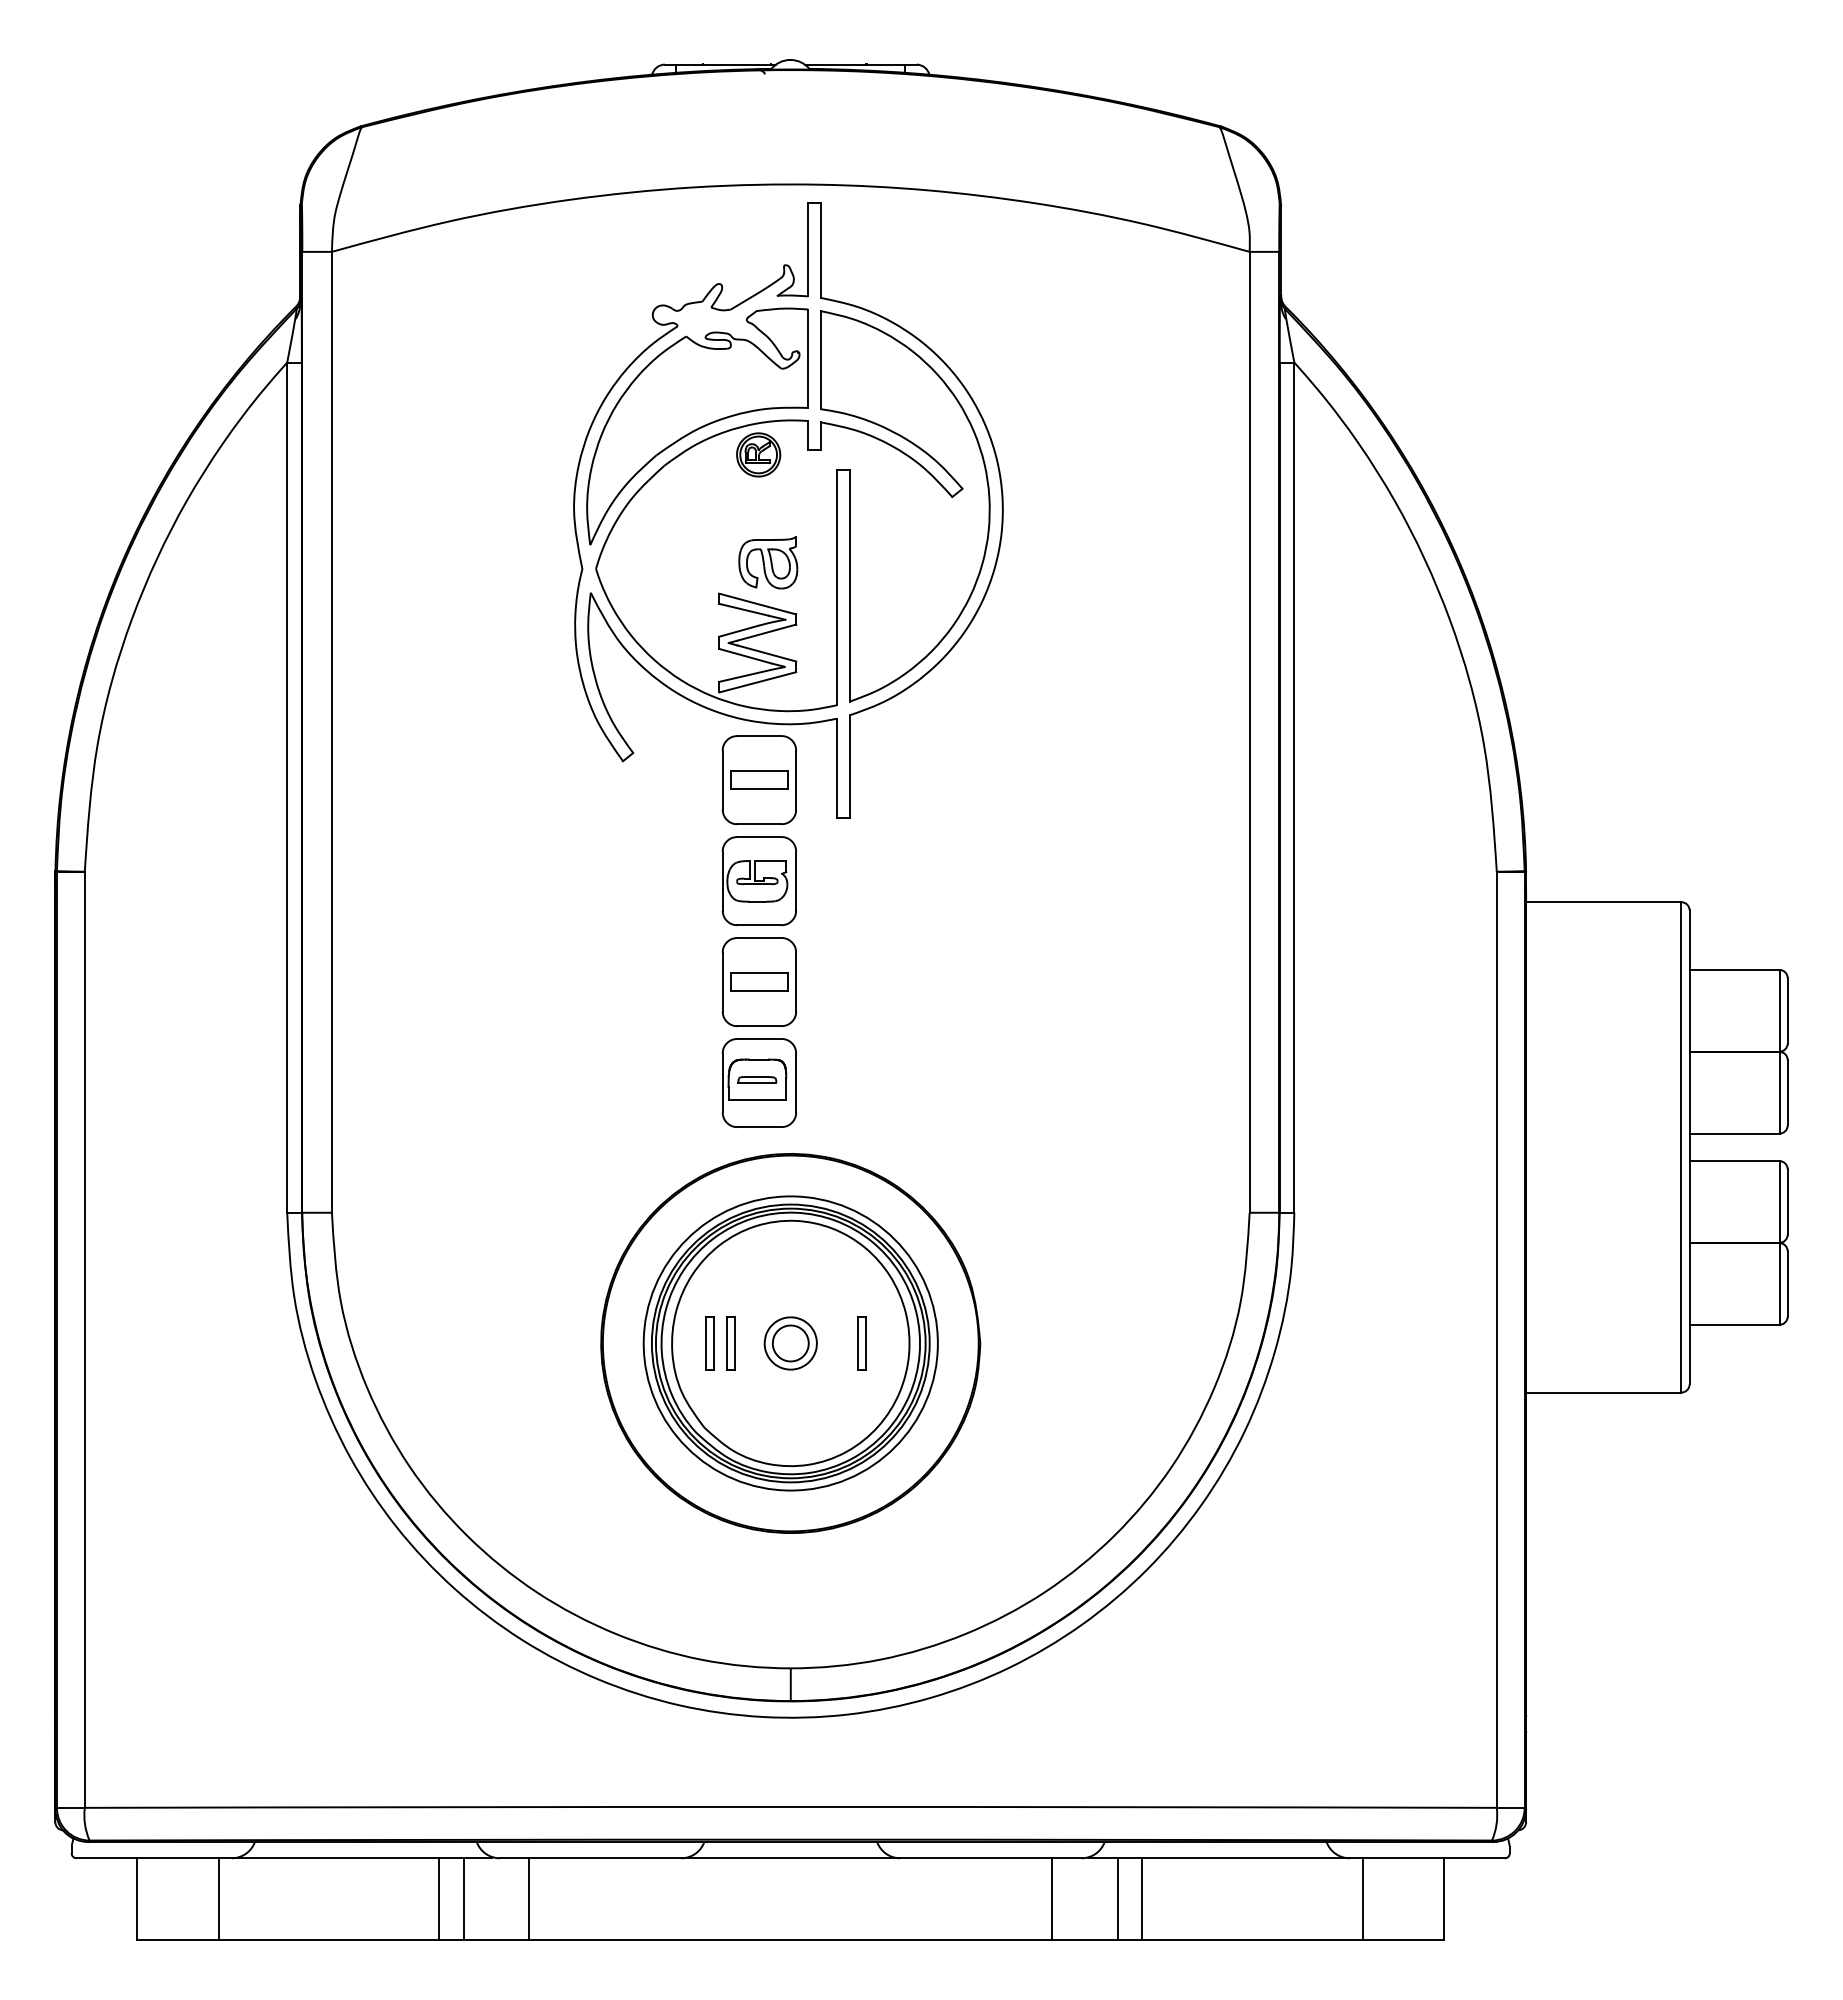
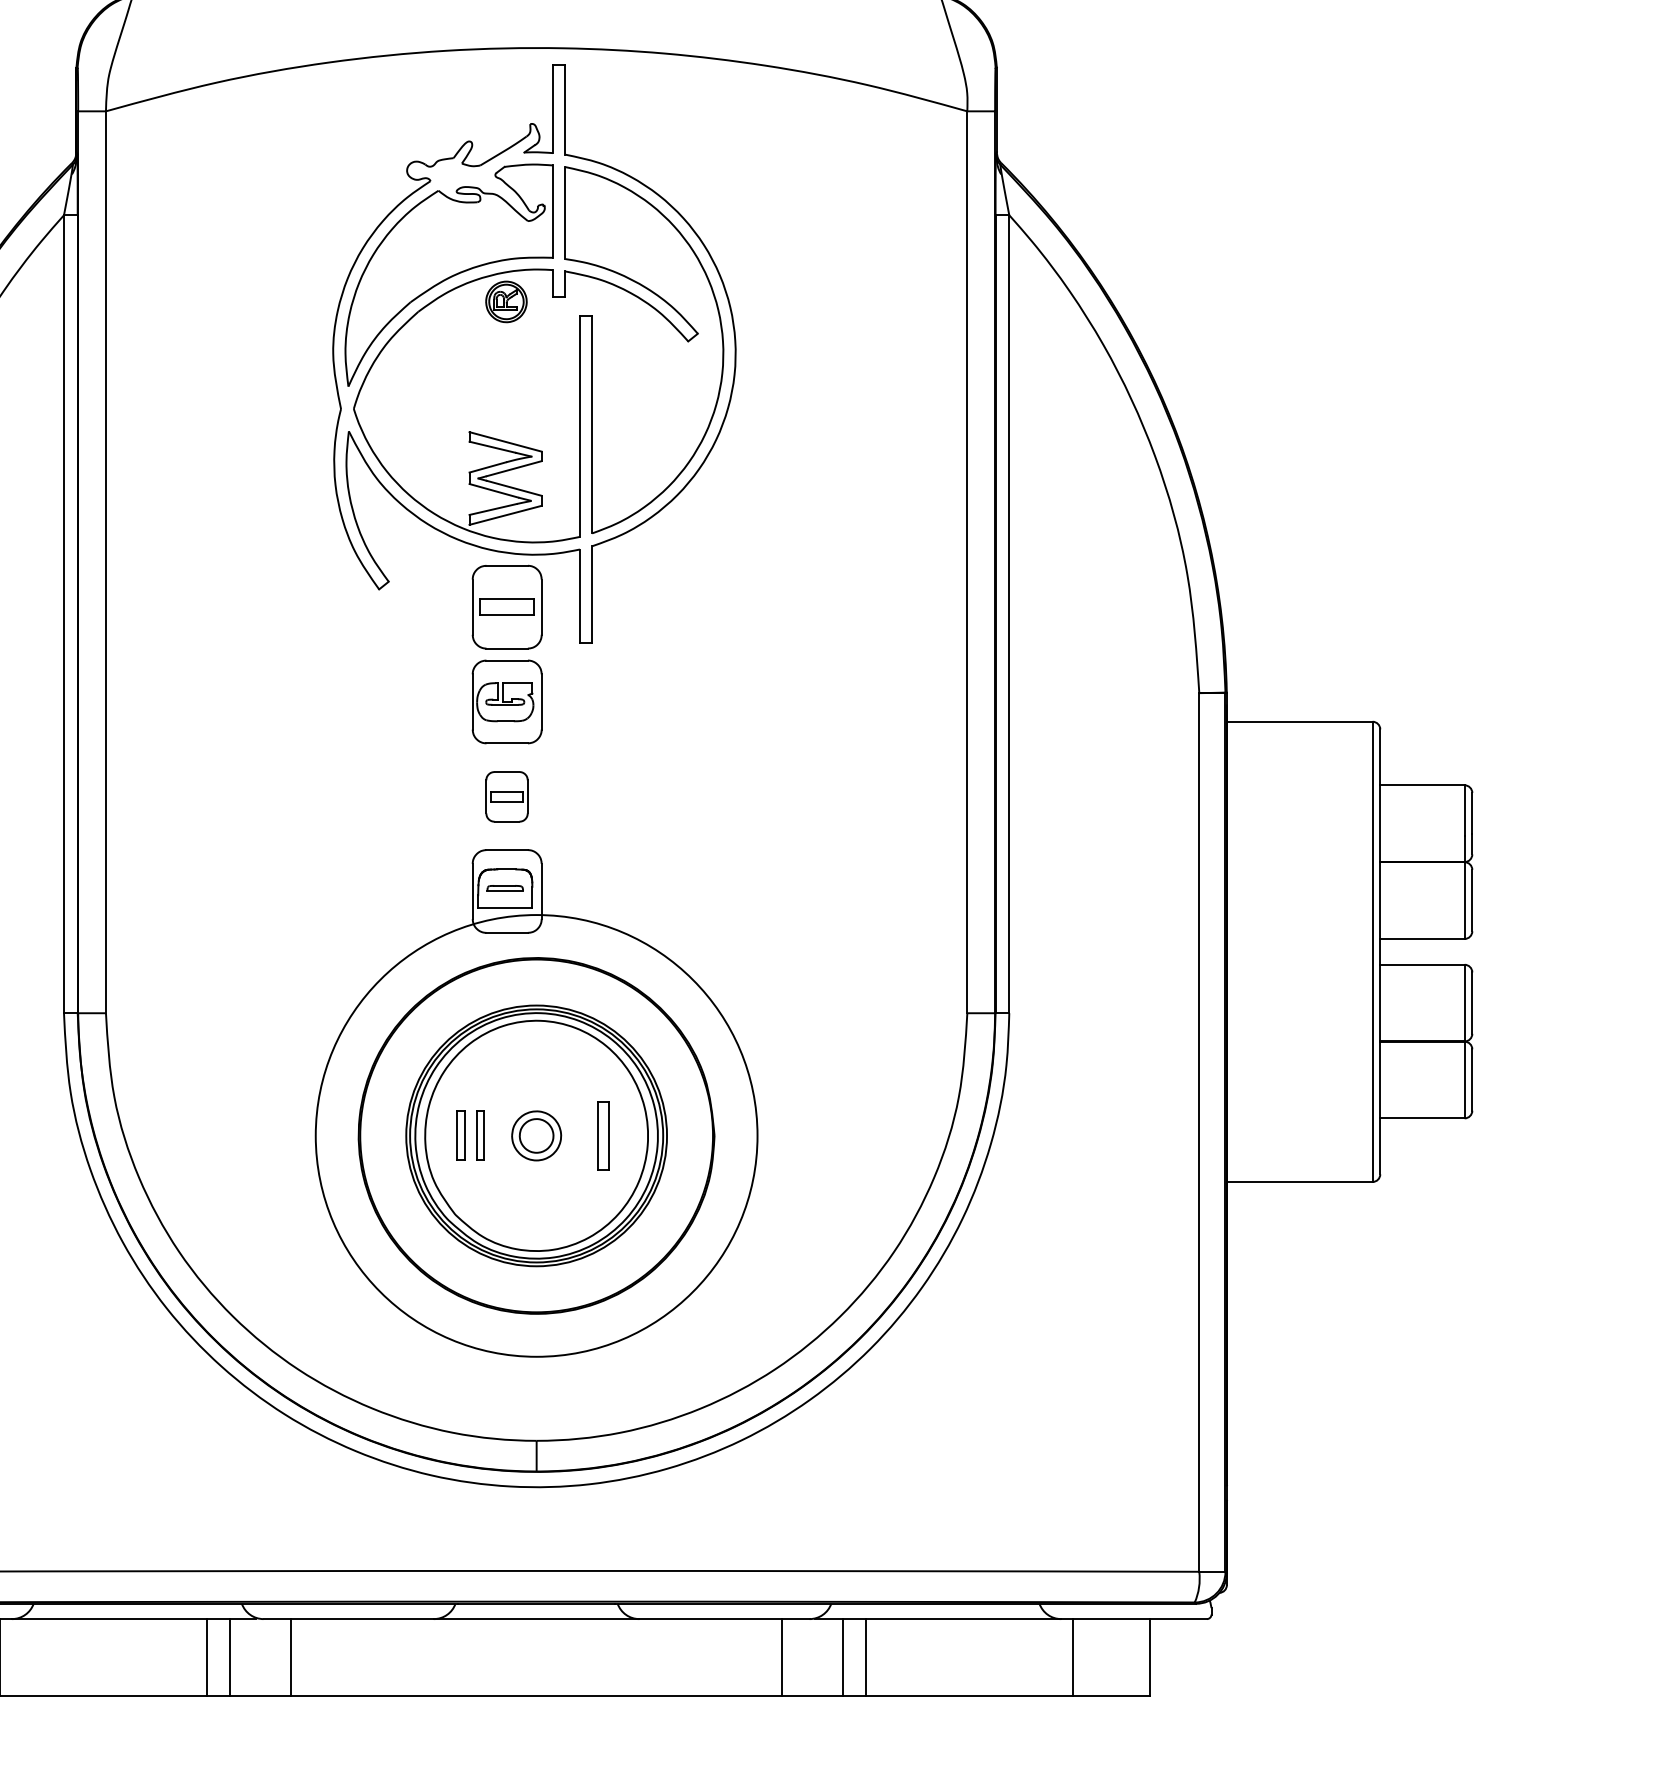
part: (768, 562) -> (515, 402), removed
part: (758, 982) -> (506, 797), size x0.6
circle: (790, 1343) -> (536, 1135), size x1.6
part: (861, 1343) -> (603, 1135), size x1.4

